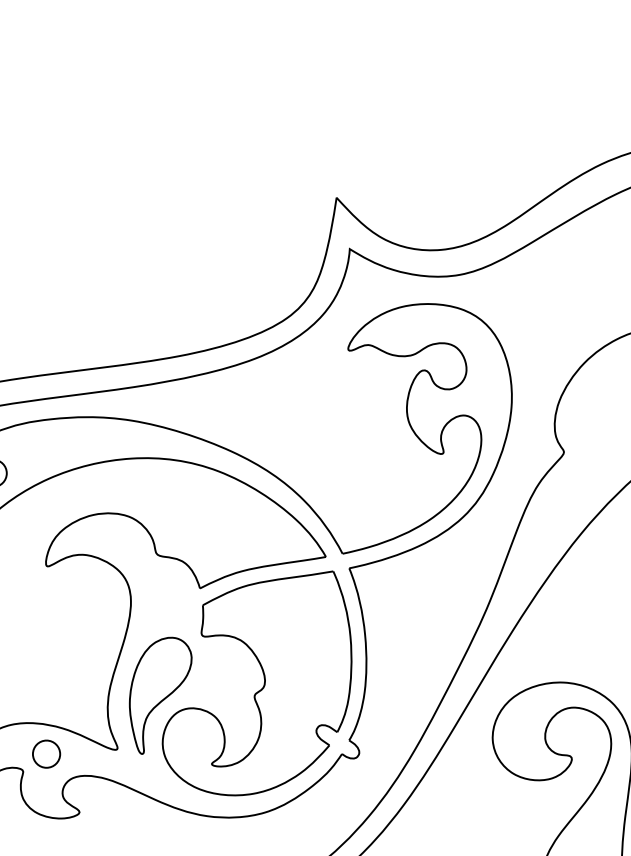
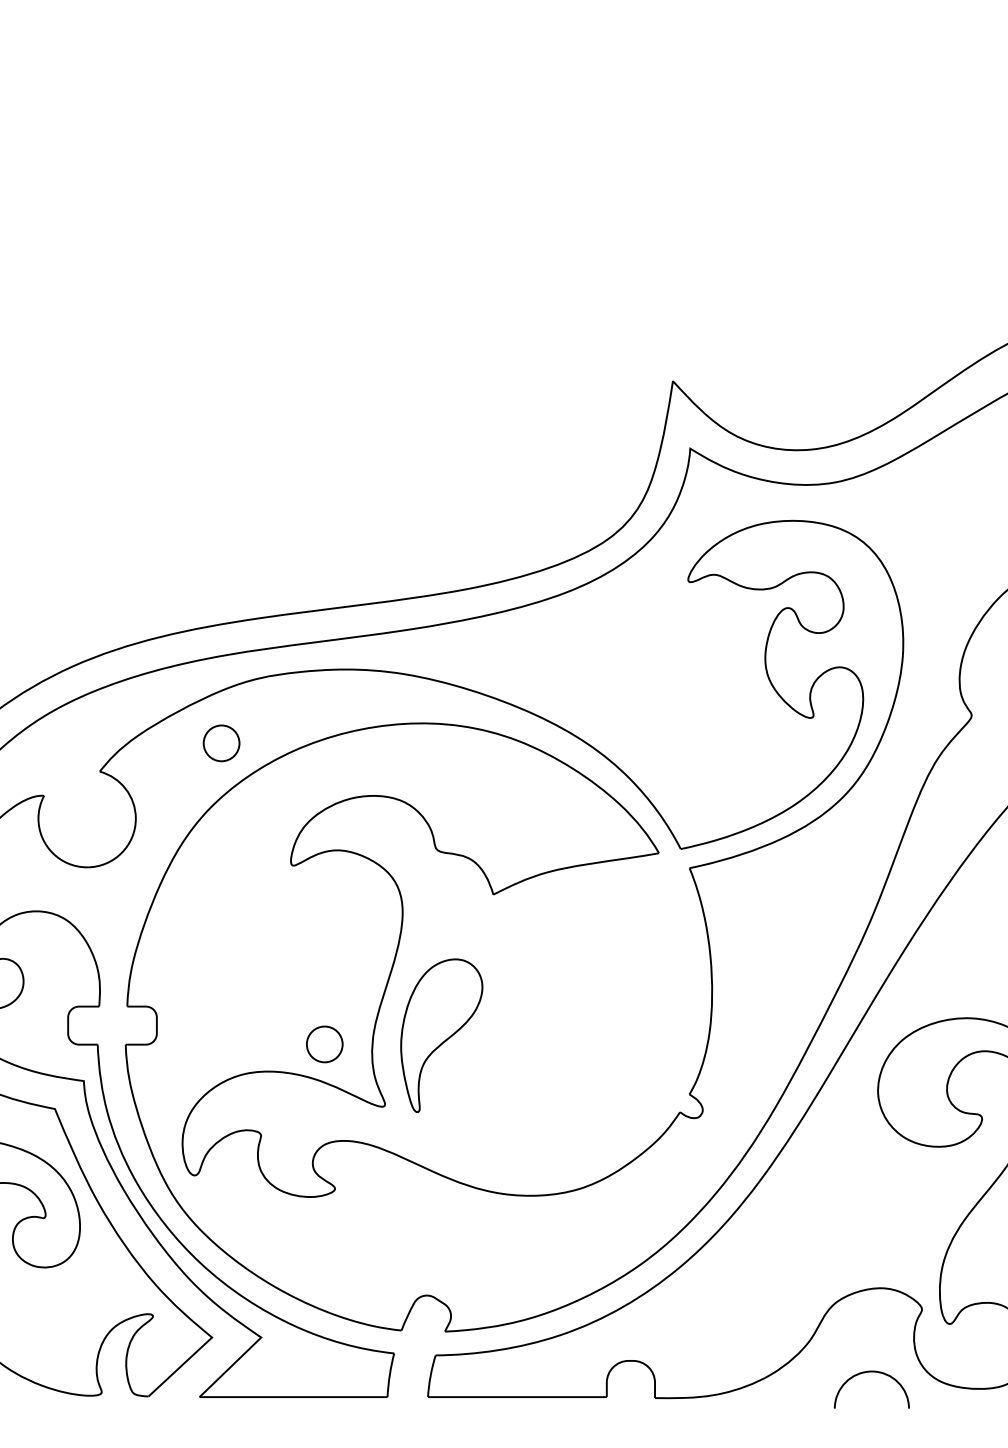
part: (263, 686) -> (576, 1023), removed
part: (46, 754) -> (324, 1044), moved

